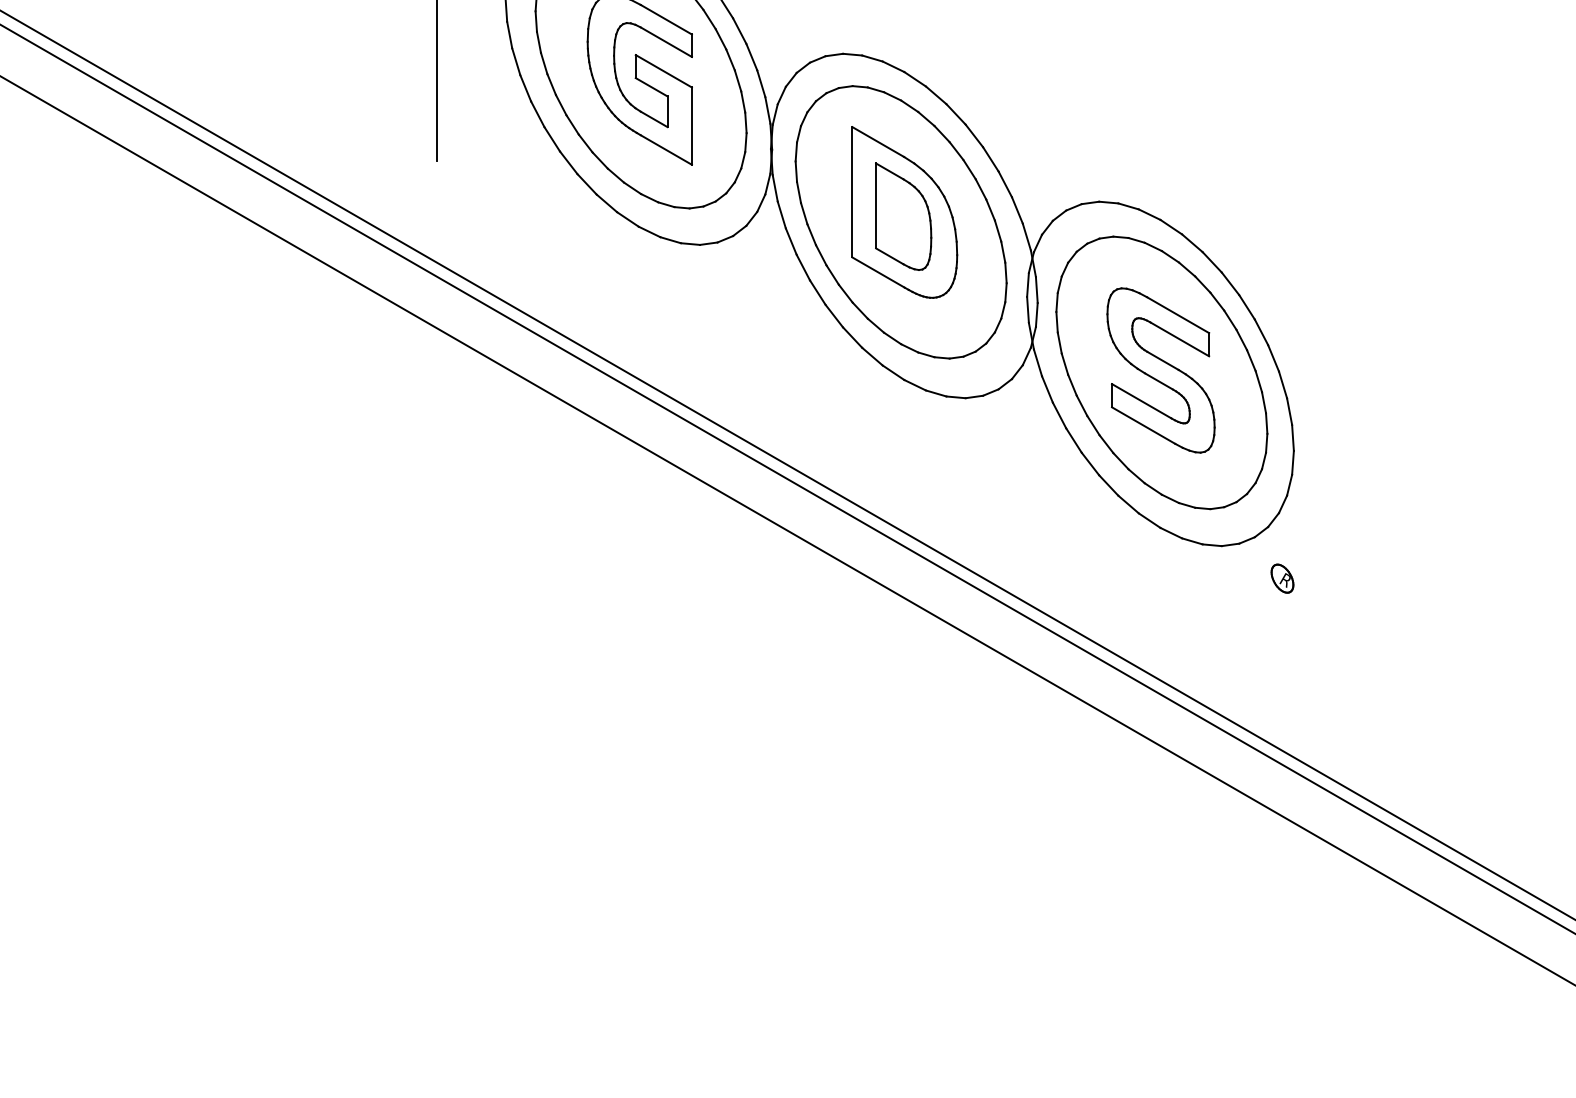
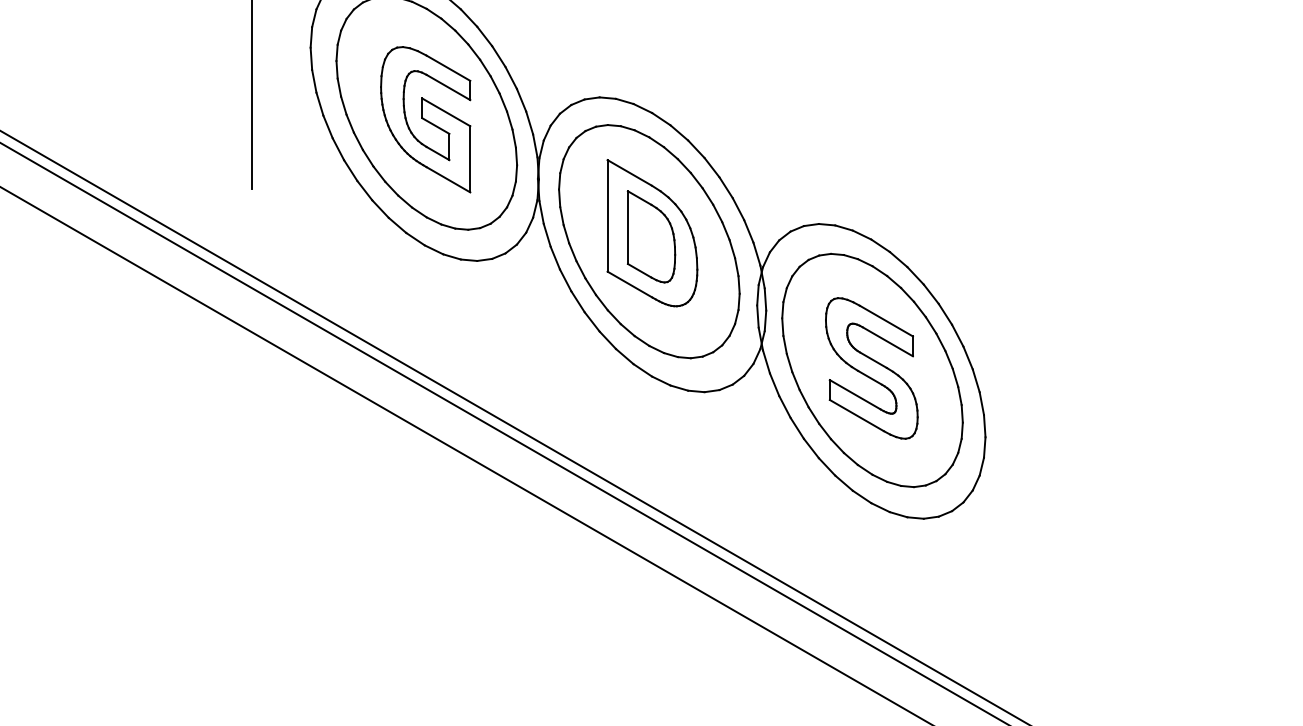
part: (1282, 578) -> (975, 546), removed

